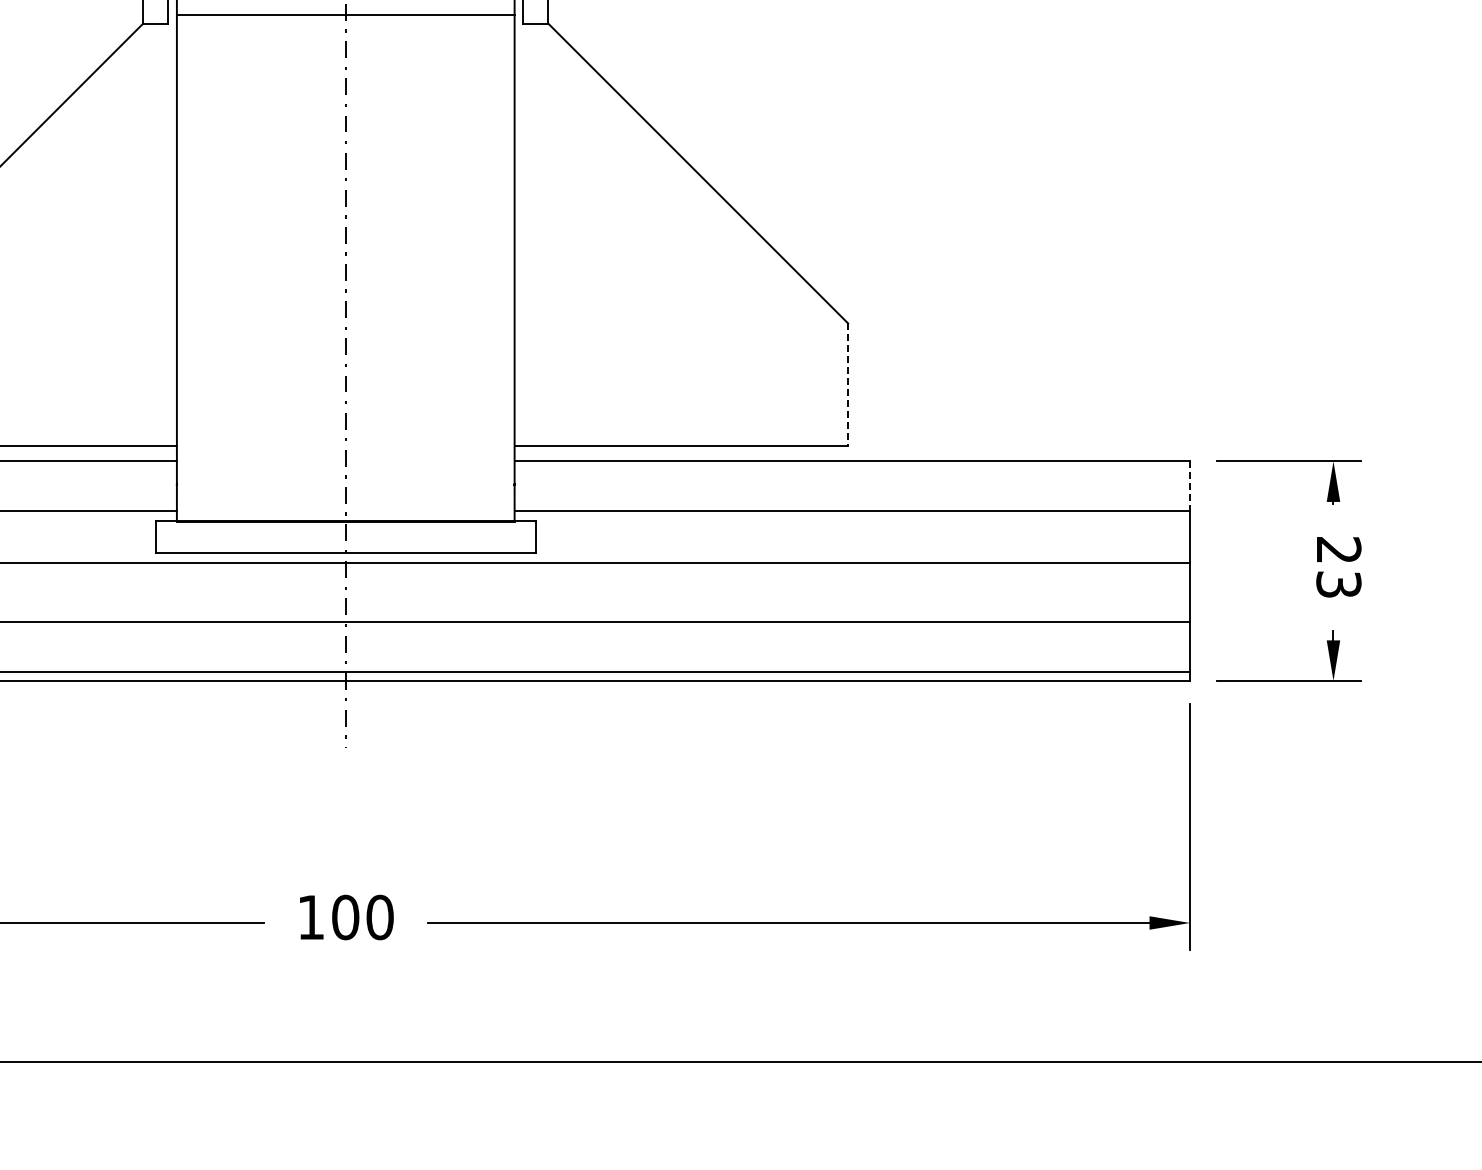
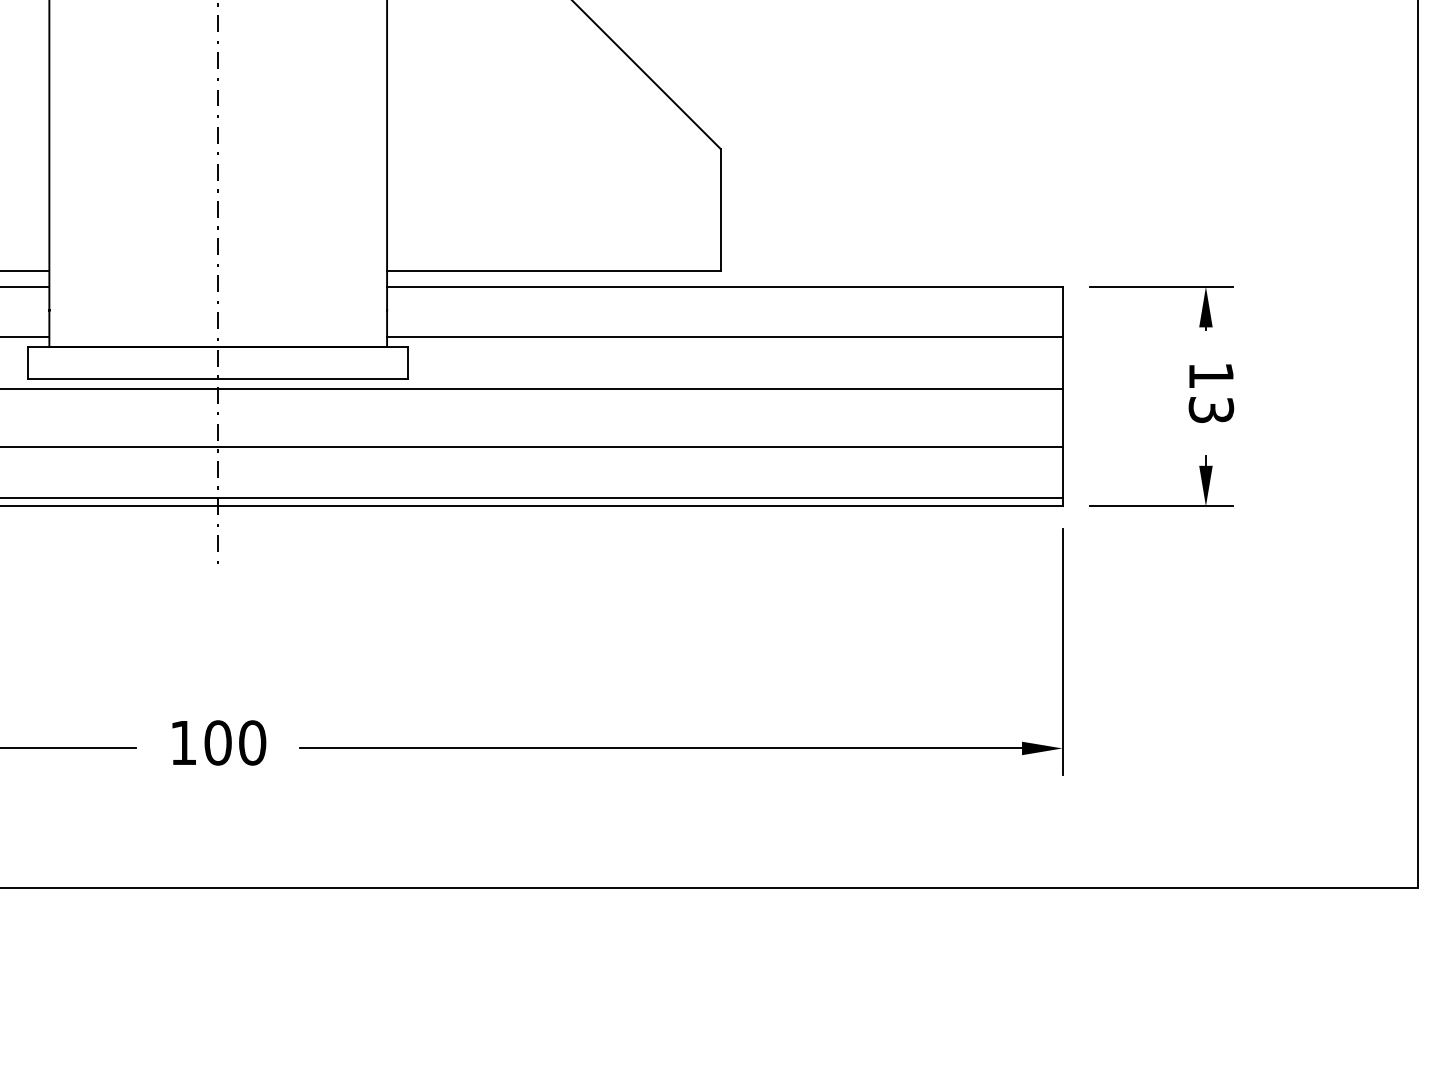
line: (848, 385) -> (720, 210), dashed -> solid
line: (1190, 486) -> (1062, 311), dashed -> solid
text: (1339, 549) -> (1211, 374), 23 -> 13

